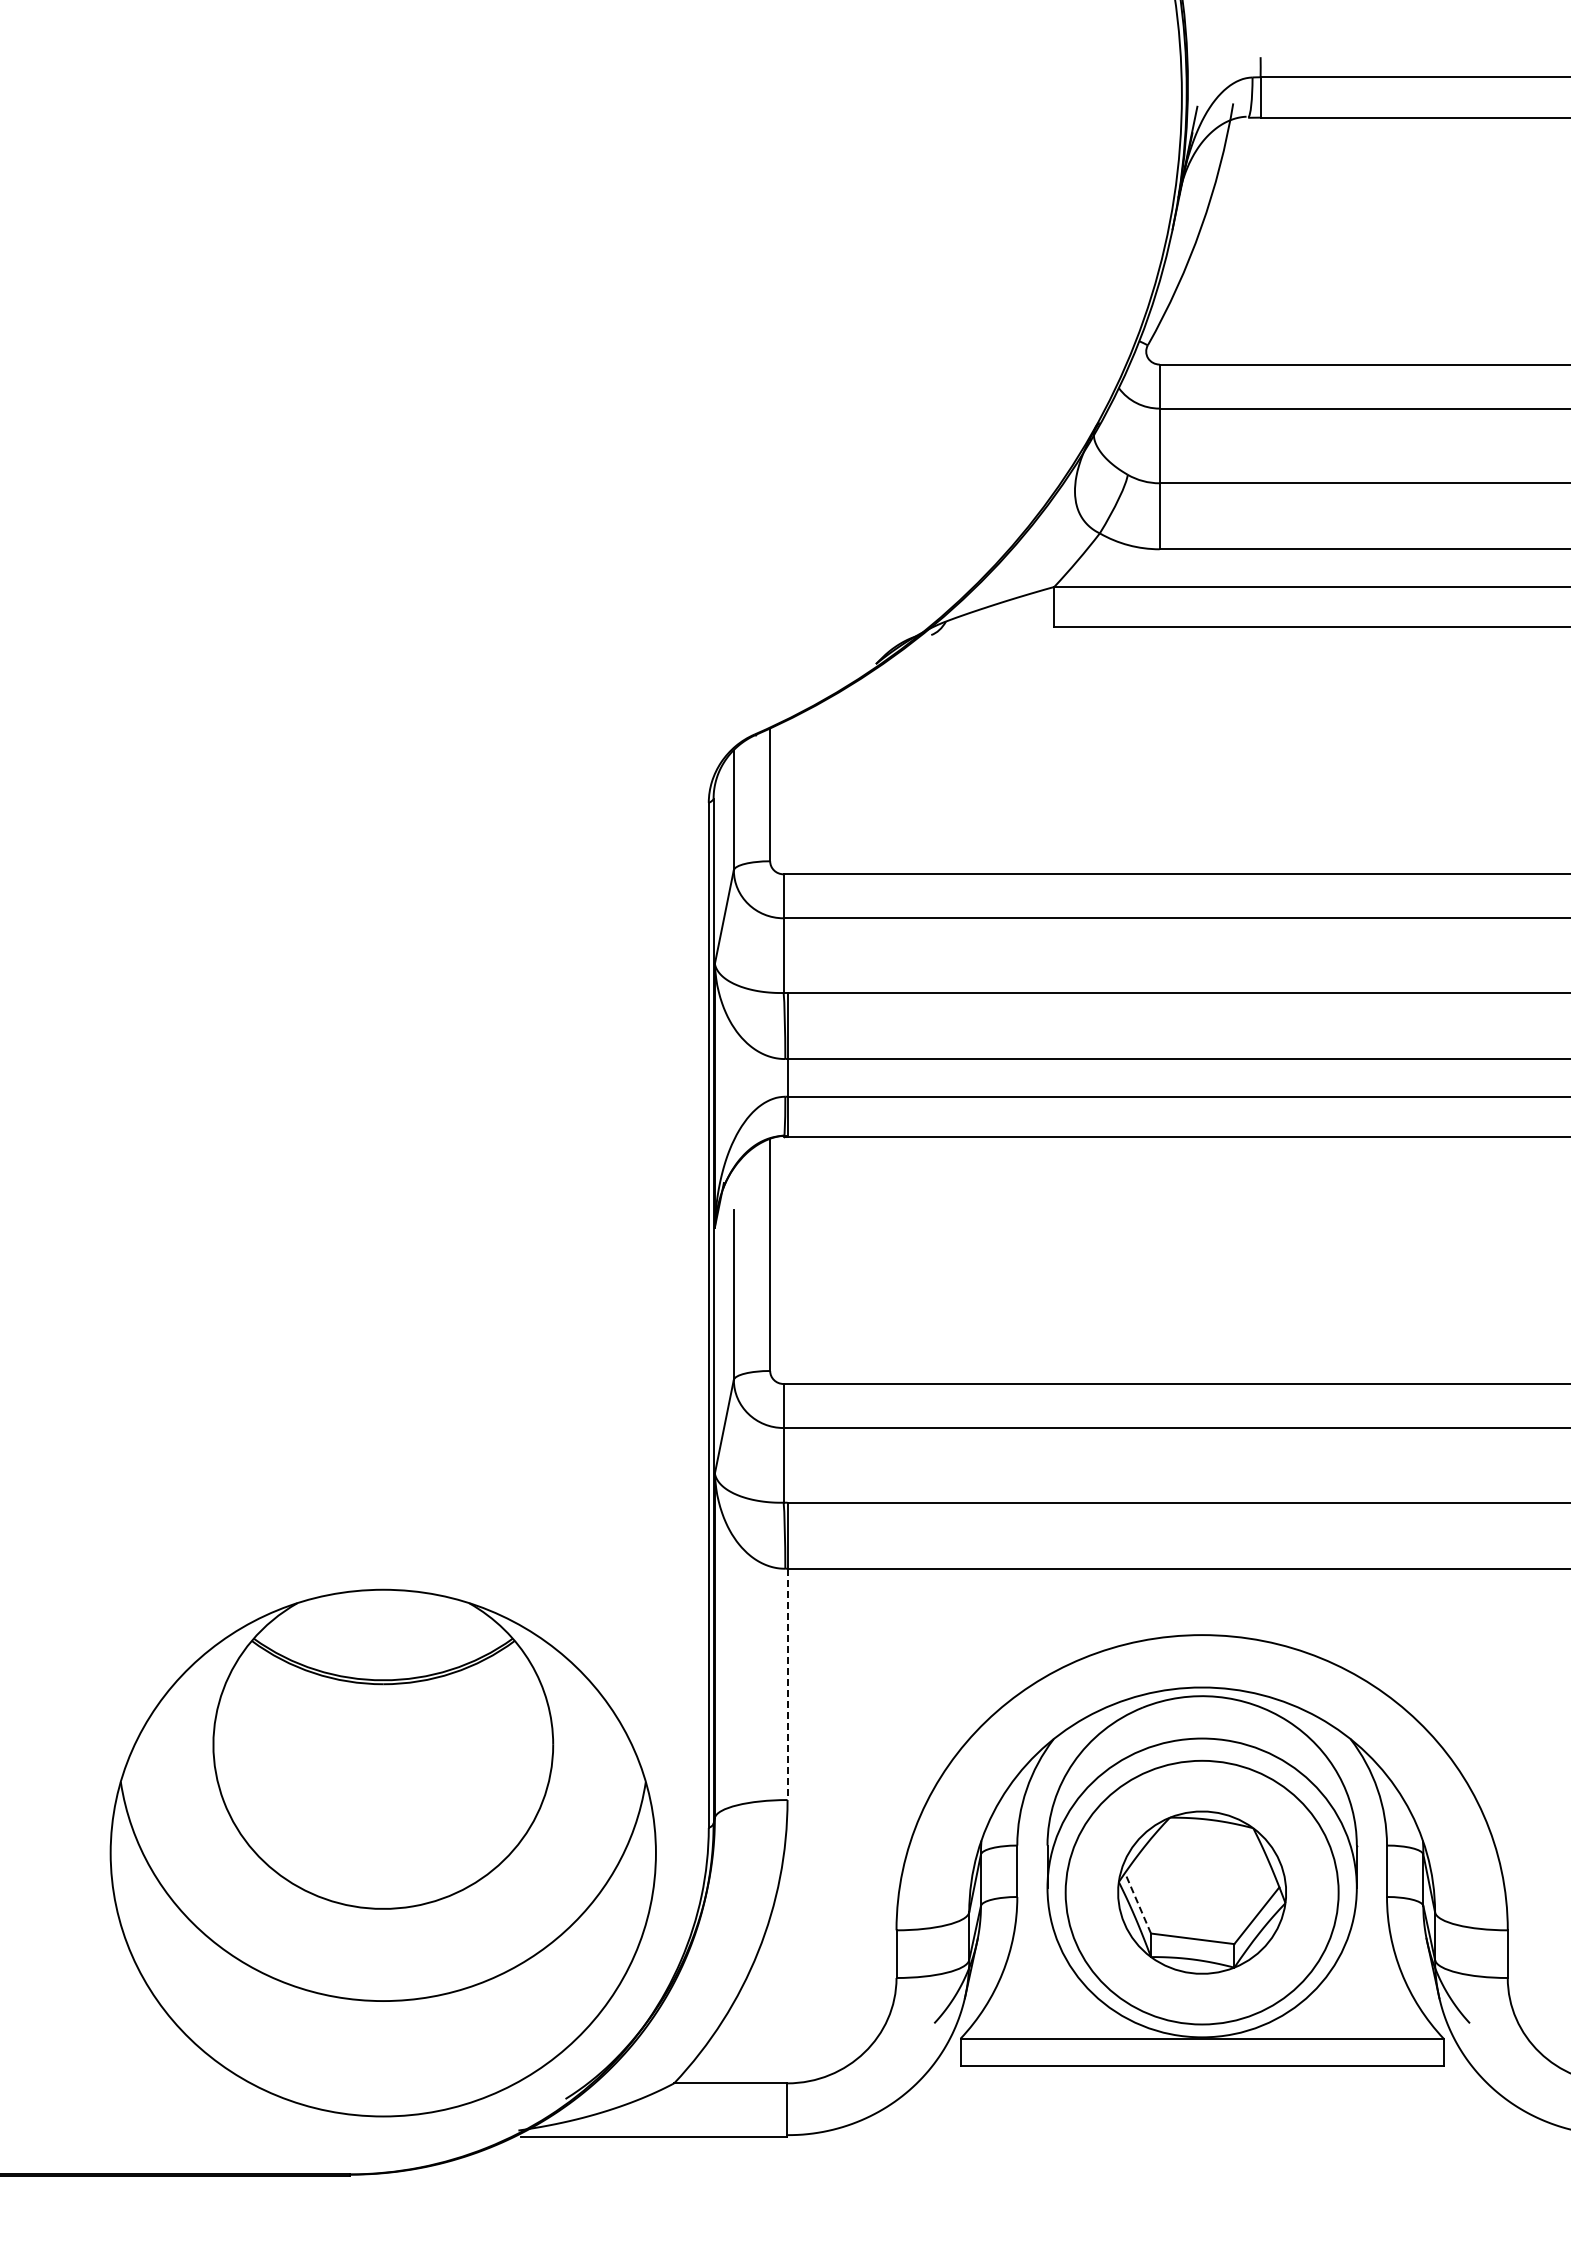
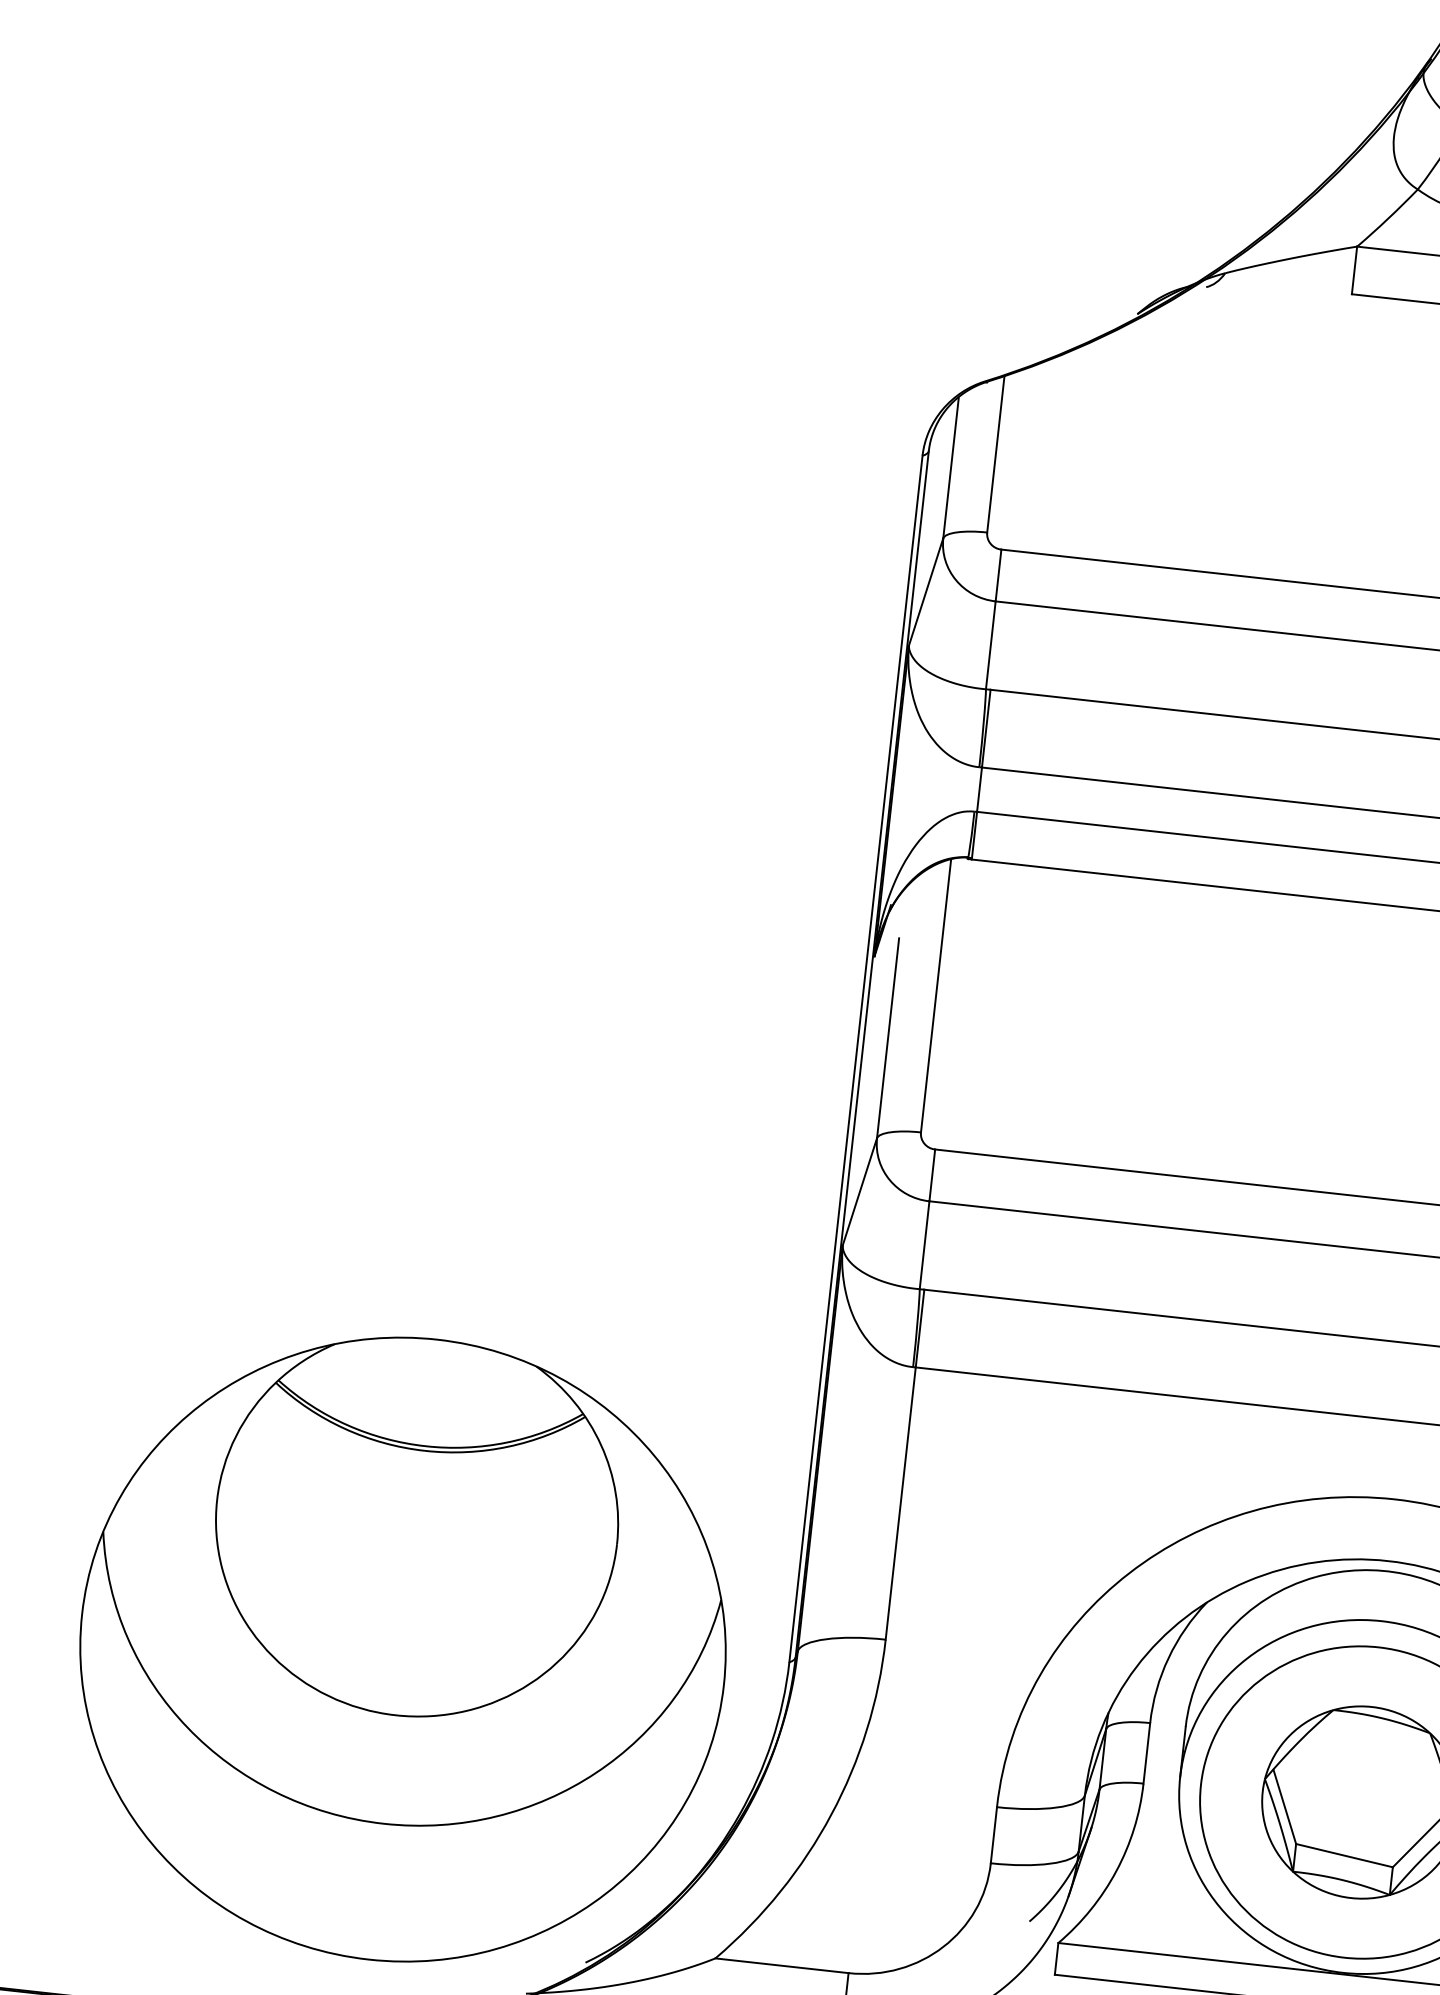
line: (787, 1684) -> (900, 1503), dashed -> solid
line: (1138, 1903) -> (1285, 1807), dashed -> solid

